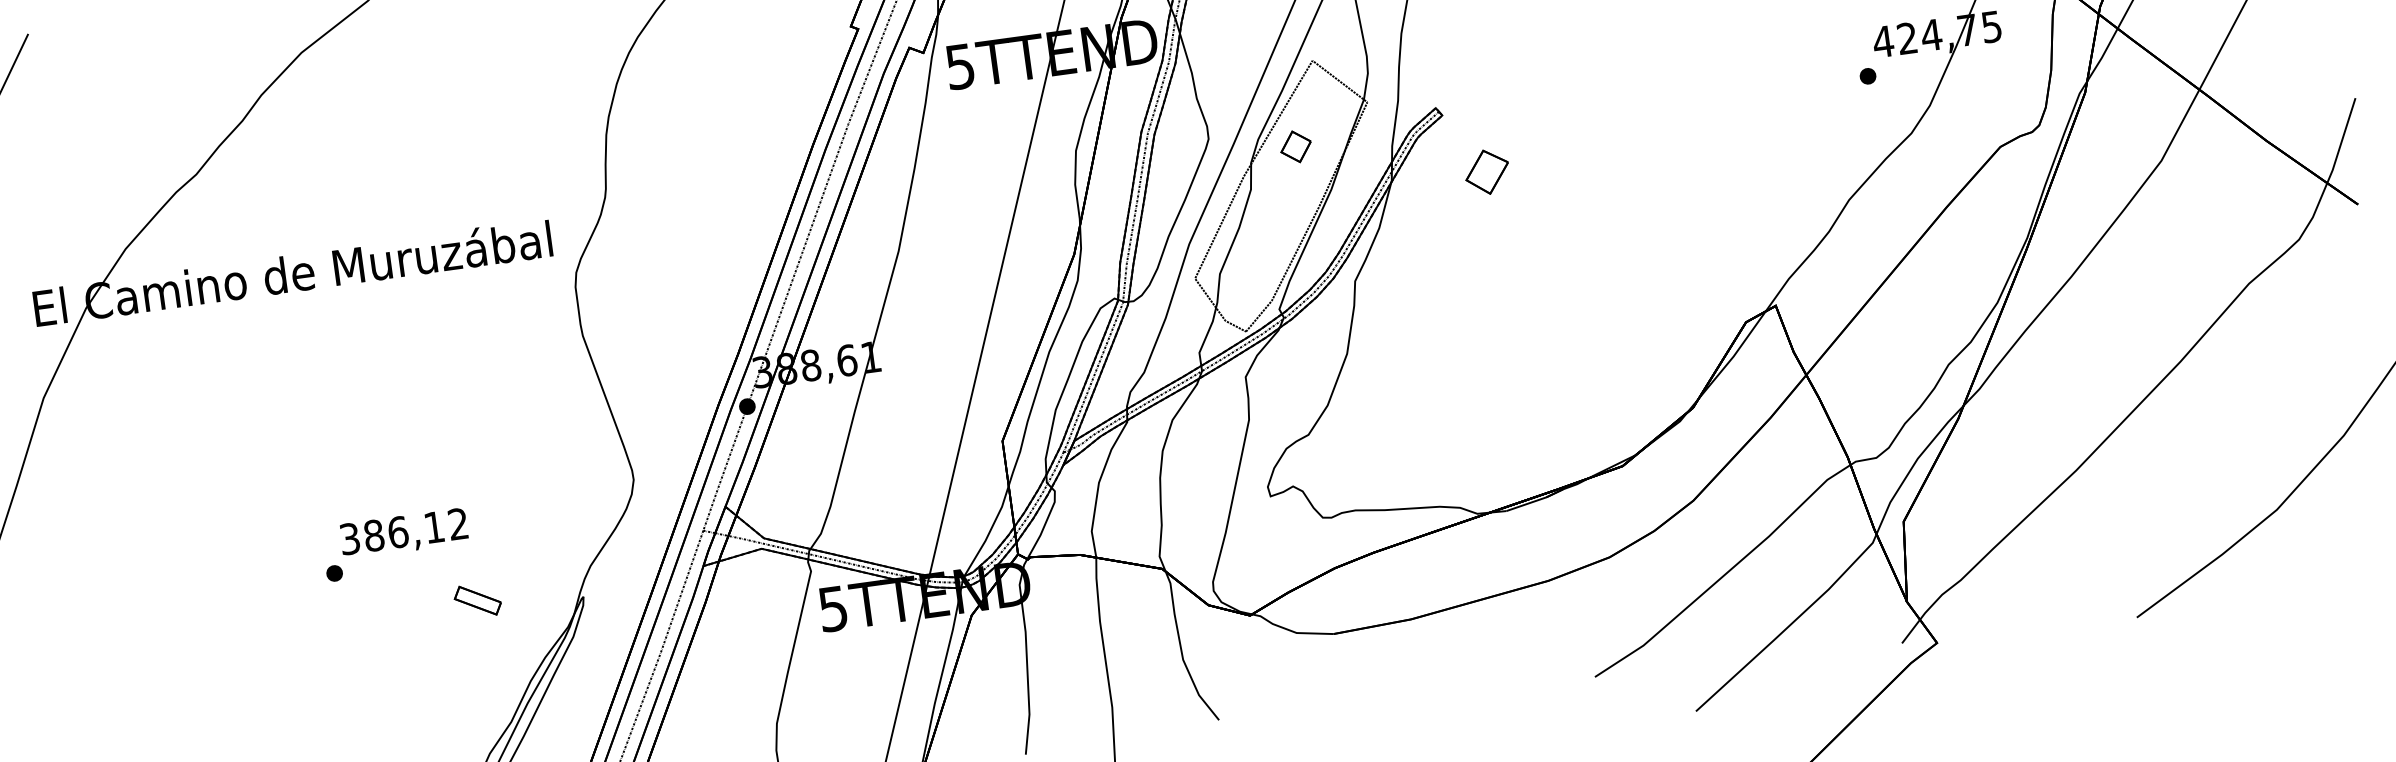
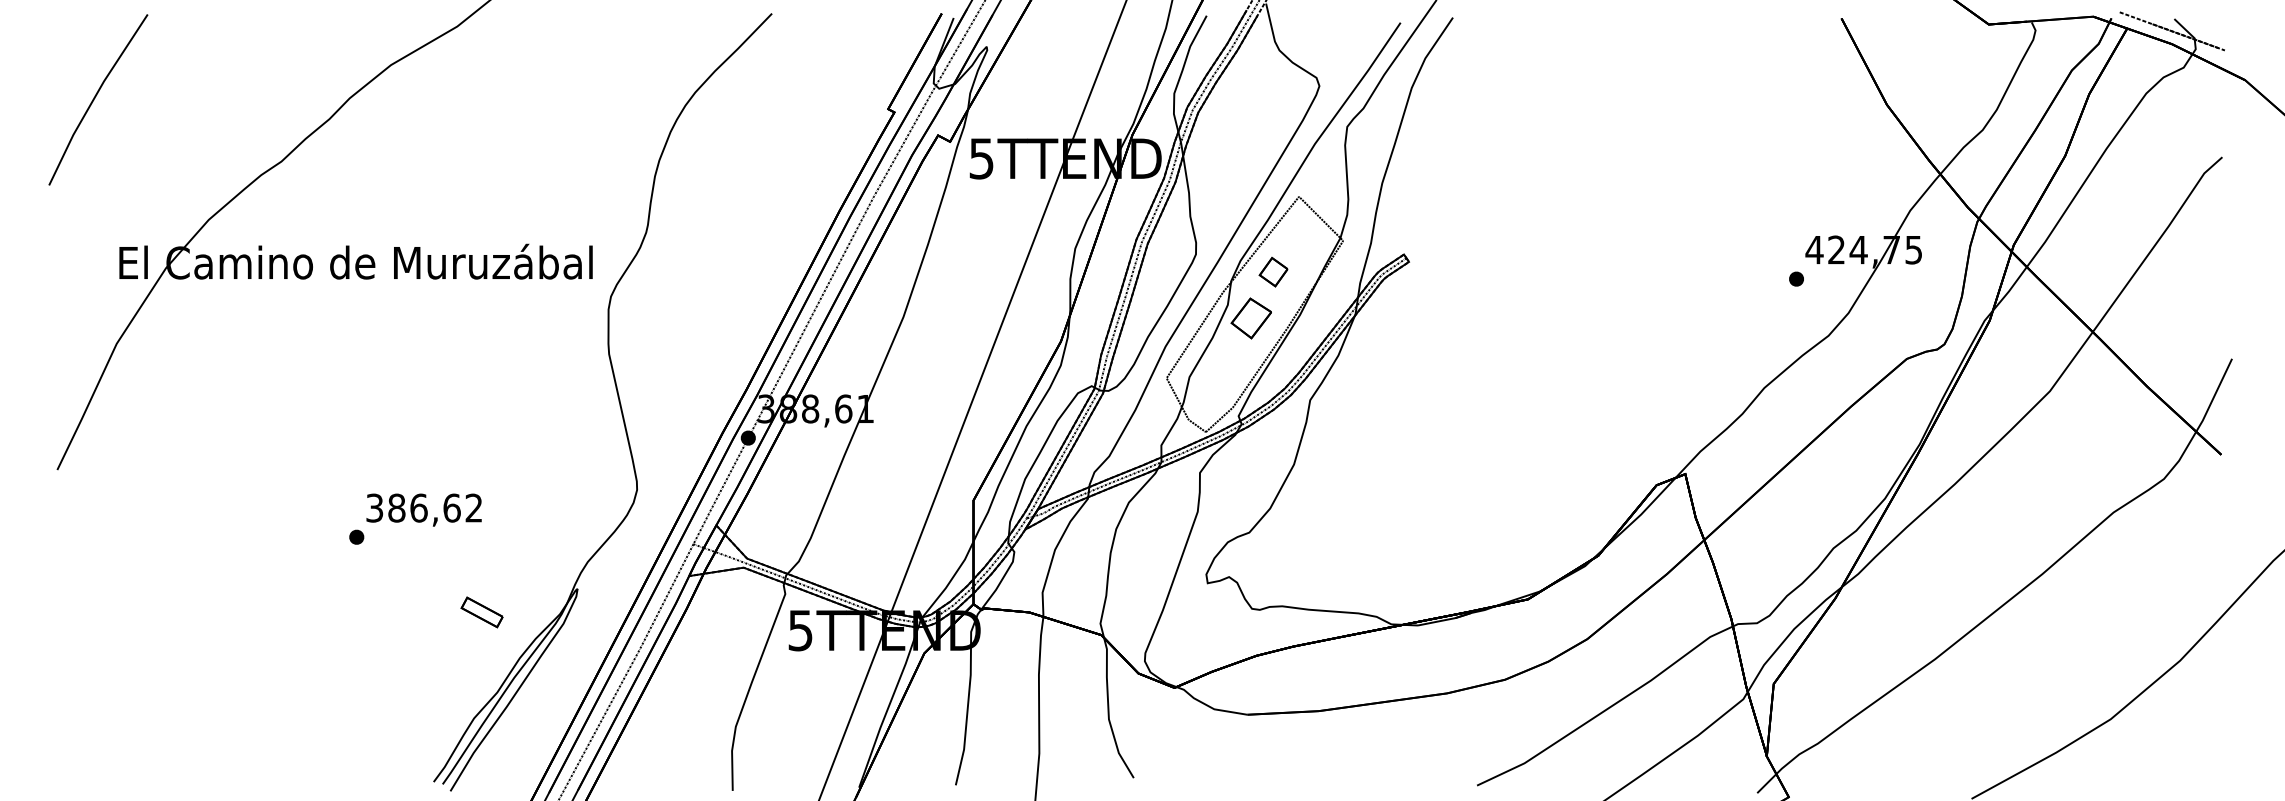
part: (1486, 172) -> (1250, 318), moved
text: (433, 526) -> (451, 507), 386,12 -> 386,62
part: (477, 600) -> (481, 612), moved

